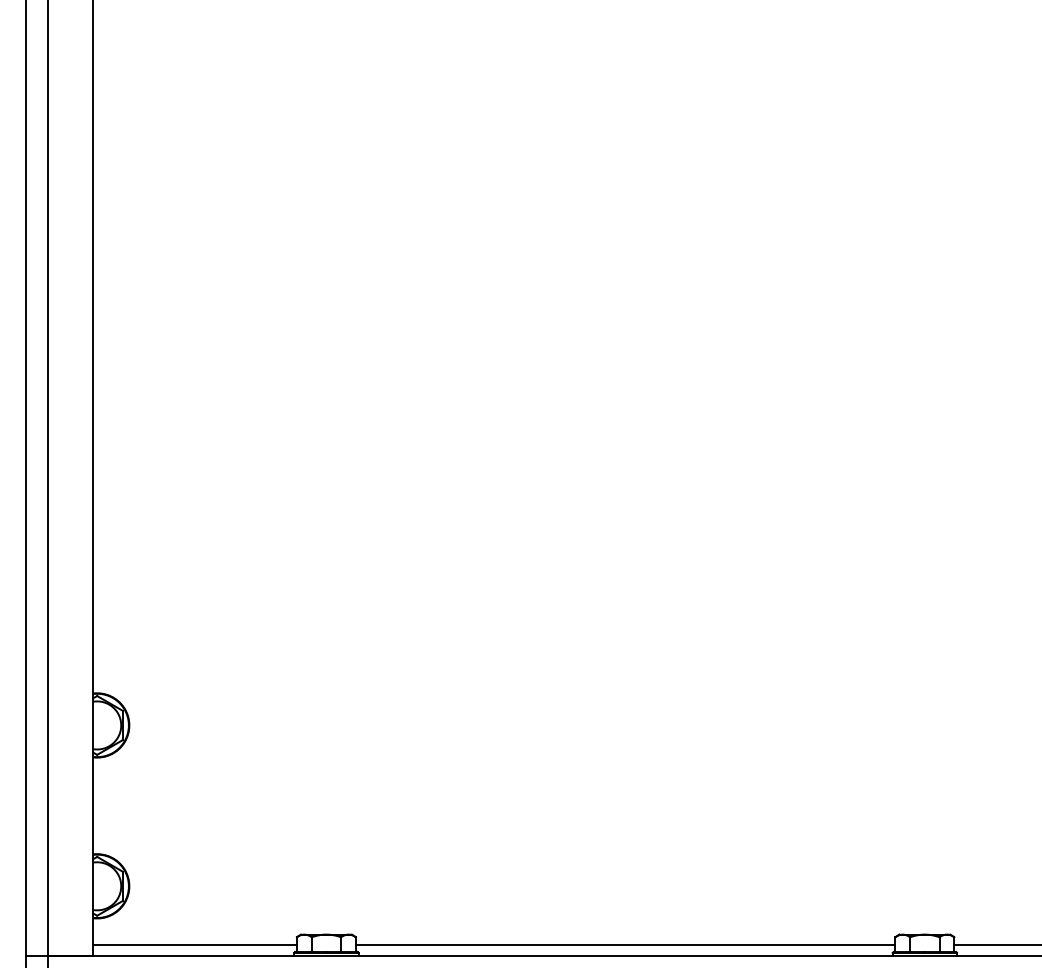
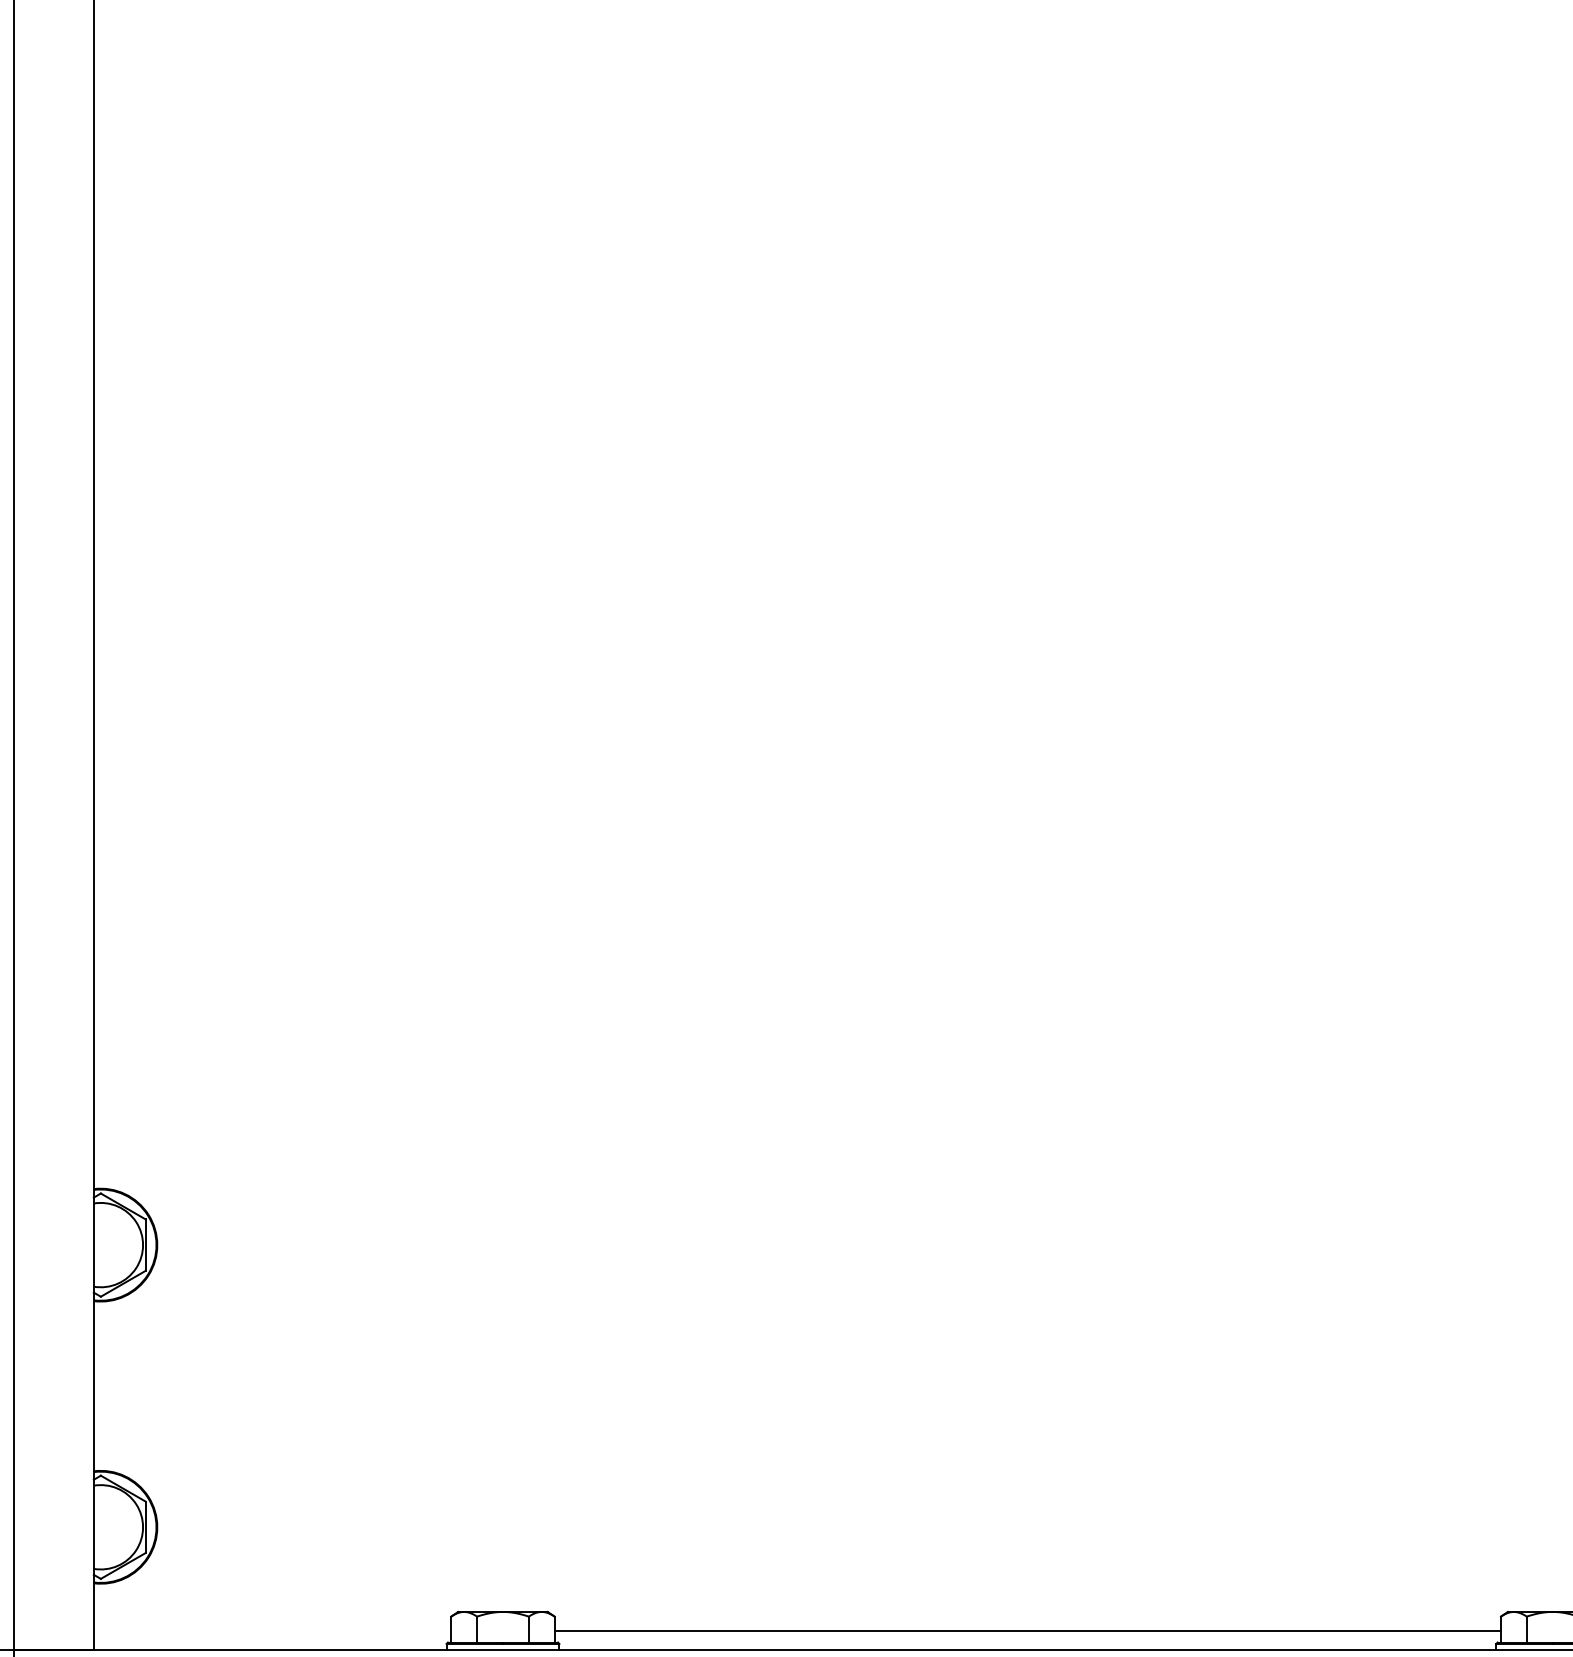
line: (194, 945) -> (271, 1631), removed

